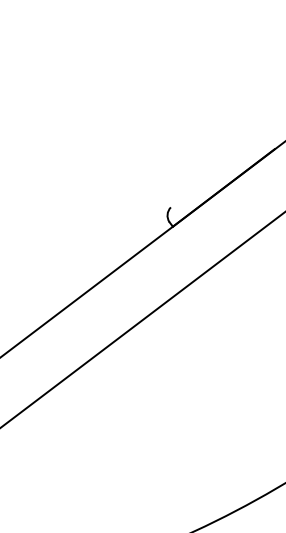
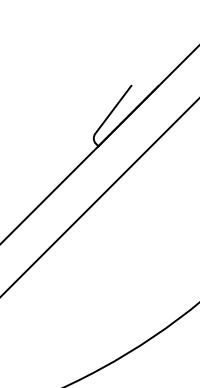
line: (202, 175) -> (113, 109), added

